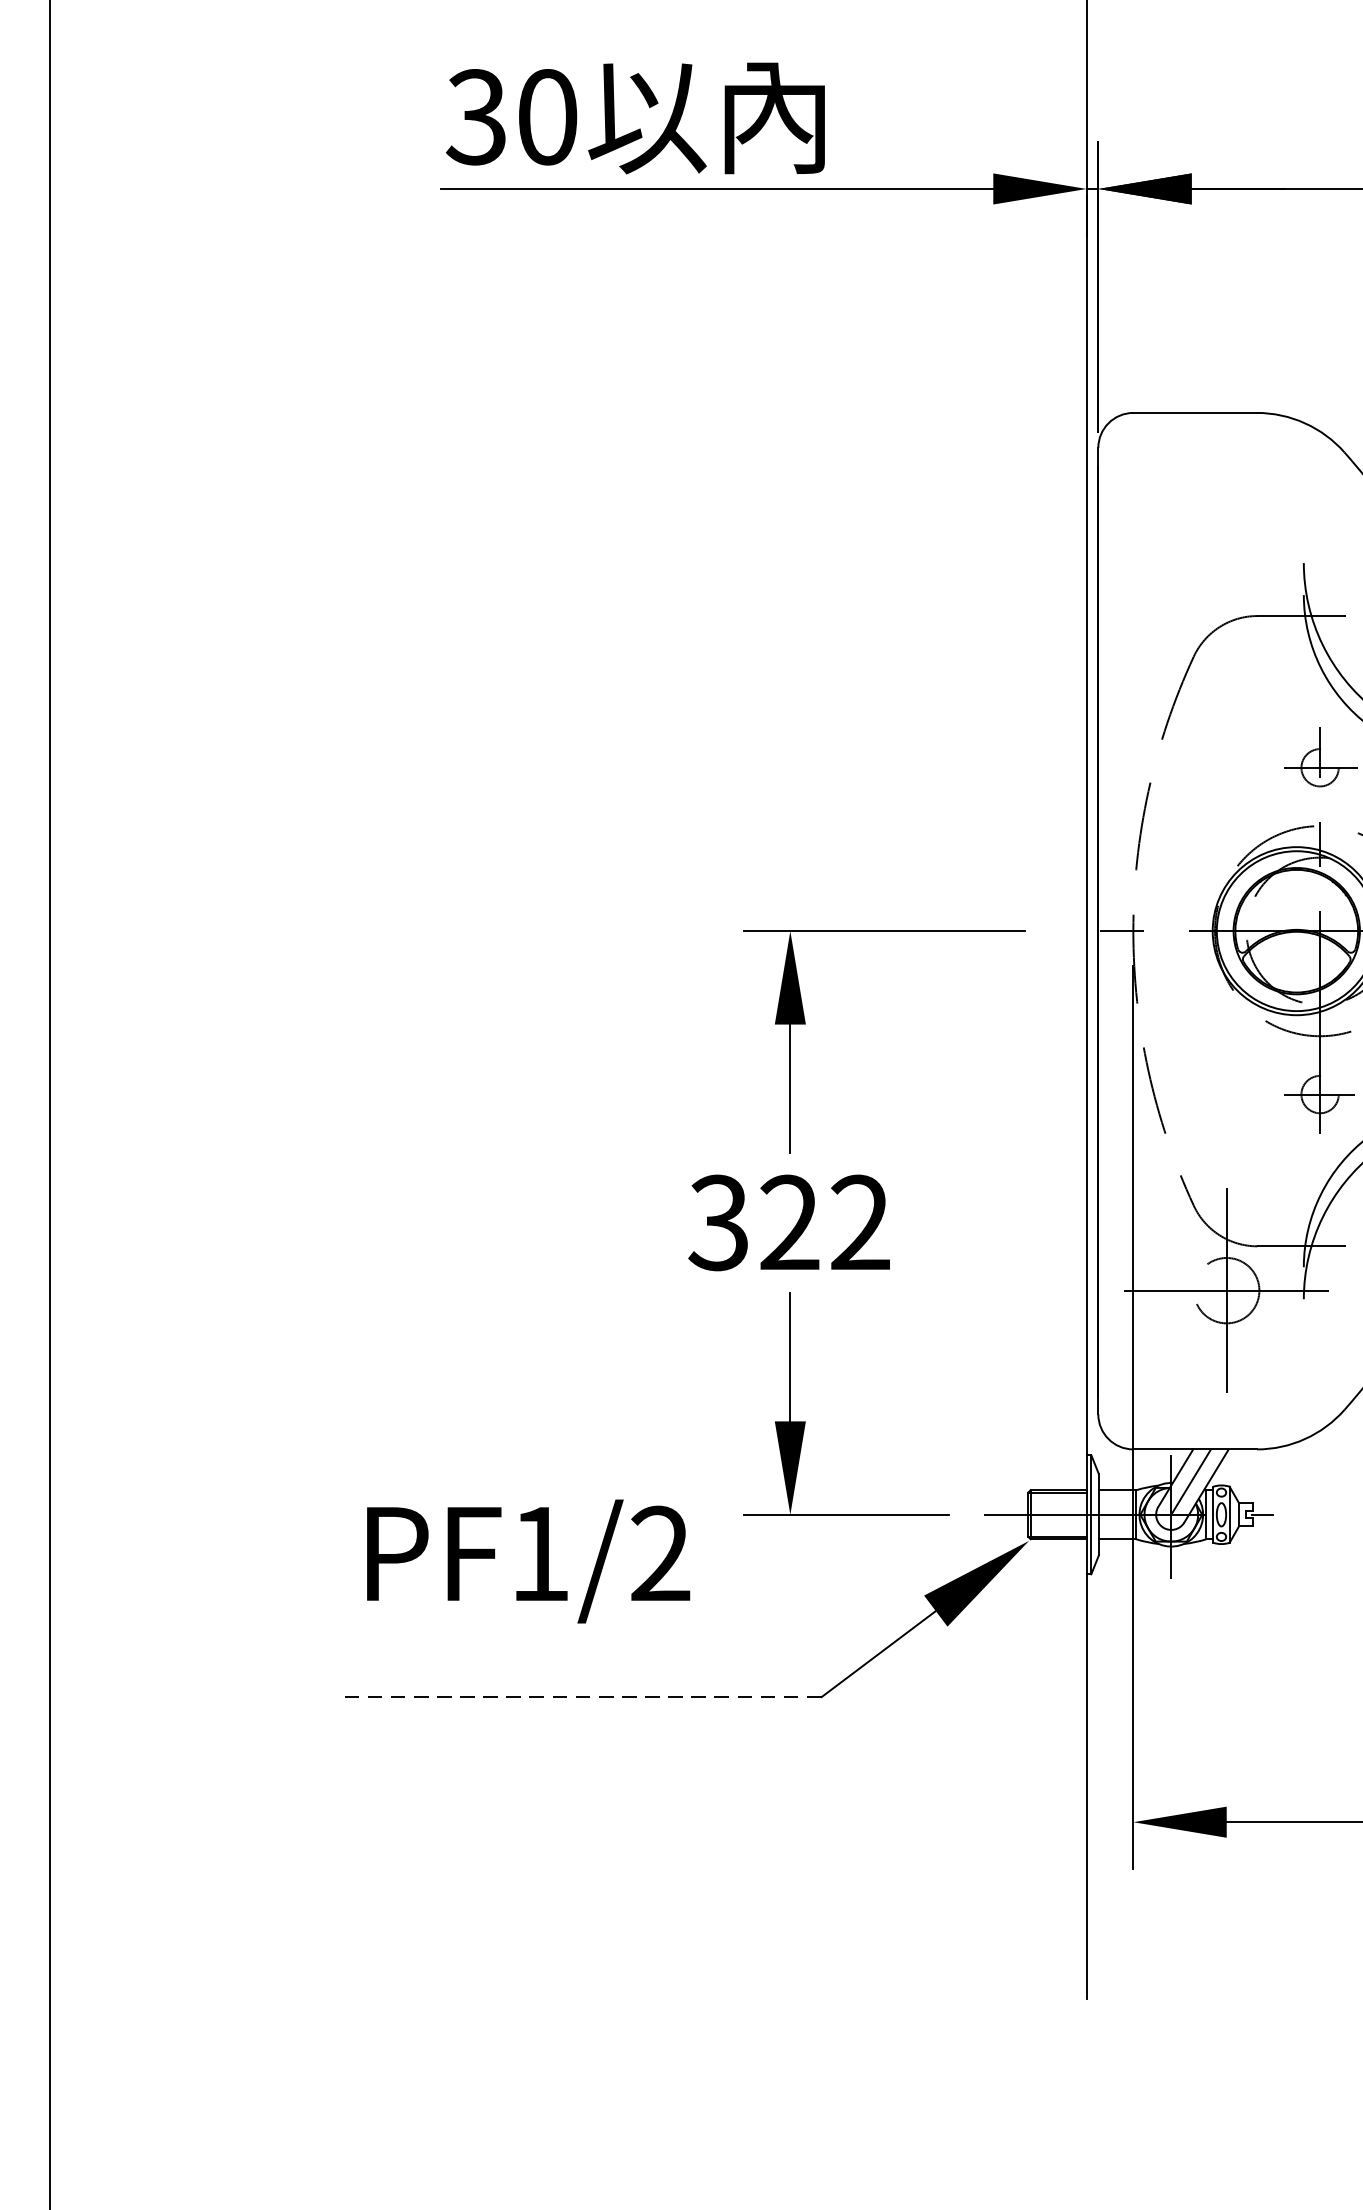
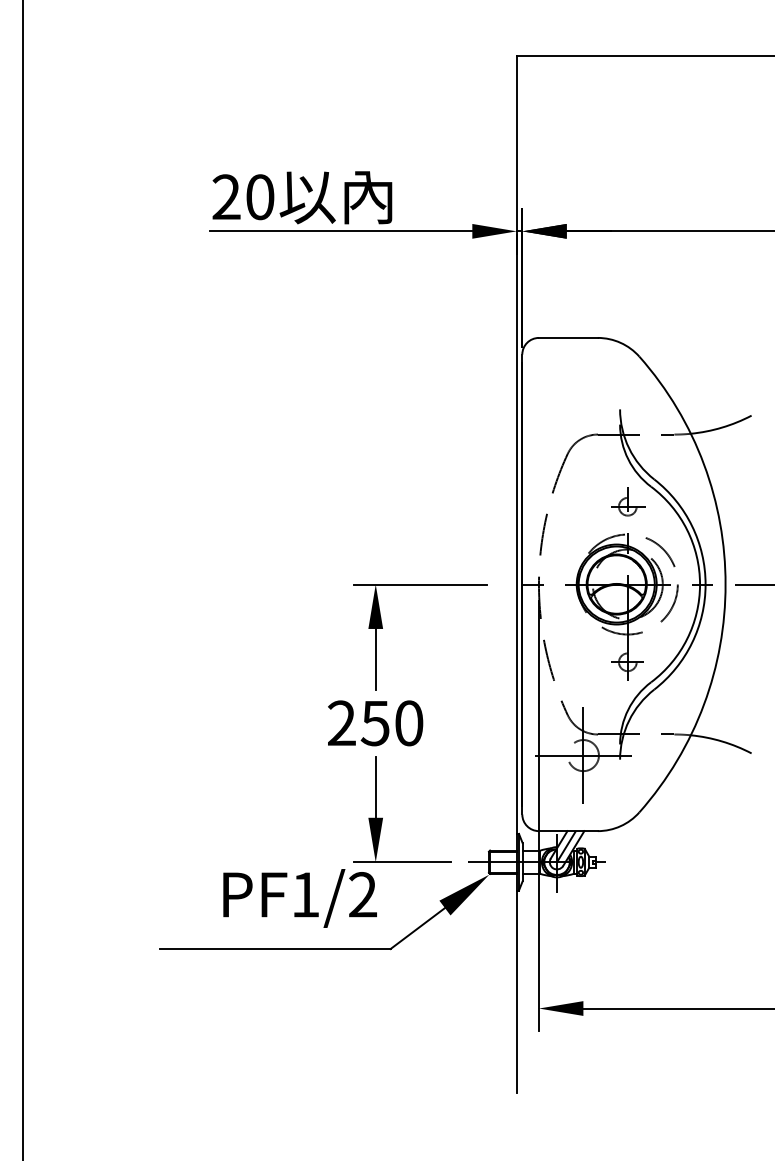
text: (476, 117) -> (226, 197), 30 -> 20
text: (789, 1223) -> (375, 723), 322 -> 250
text: (527, 1561) -> (299, 898), moved
line: (577, 1698) -> (274, 949), dashed -> solid

